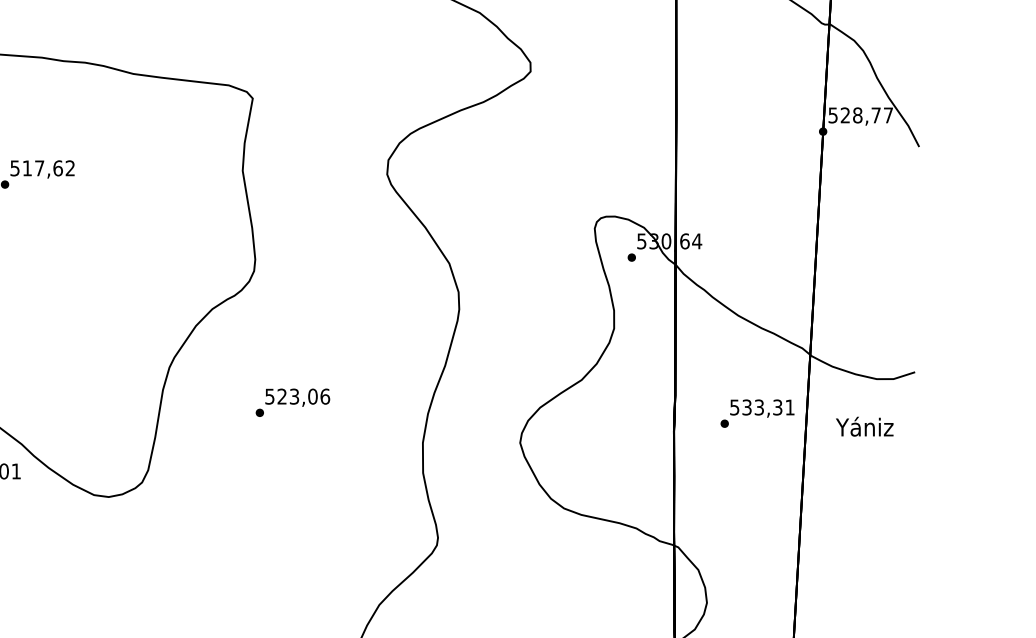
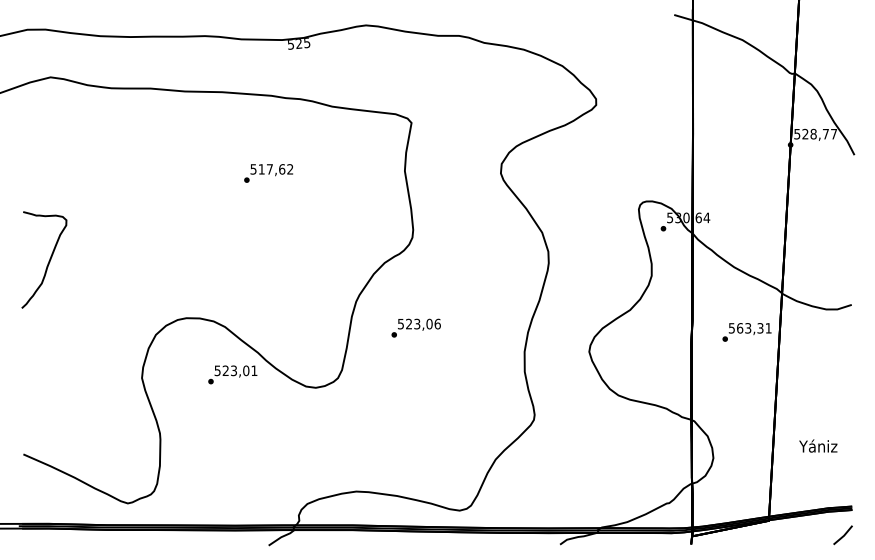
text: (291, 401) -> (415, 327), moved
text: (747, 407) -> (740, 328), 533,31 -> 563,31
text: (865, 425) -> (818, 445), moved

